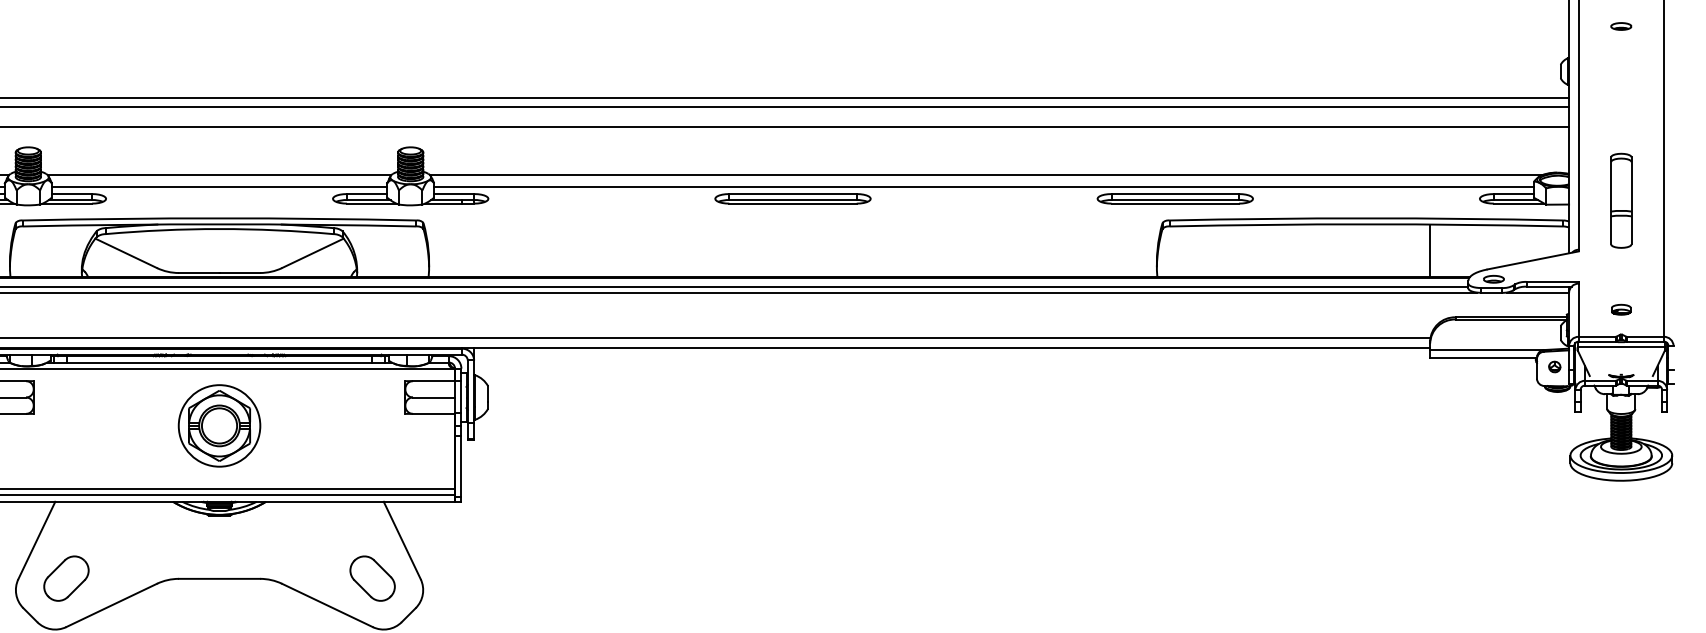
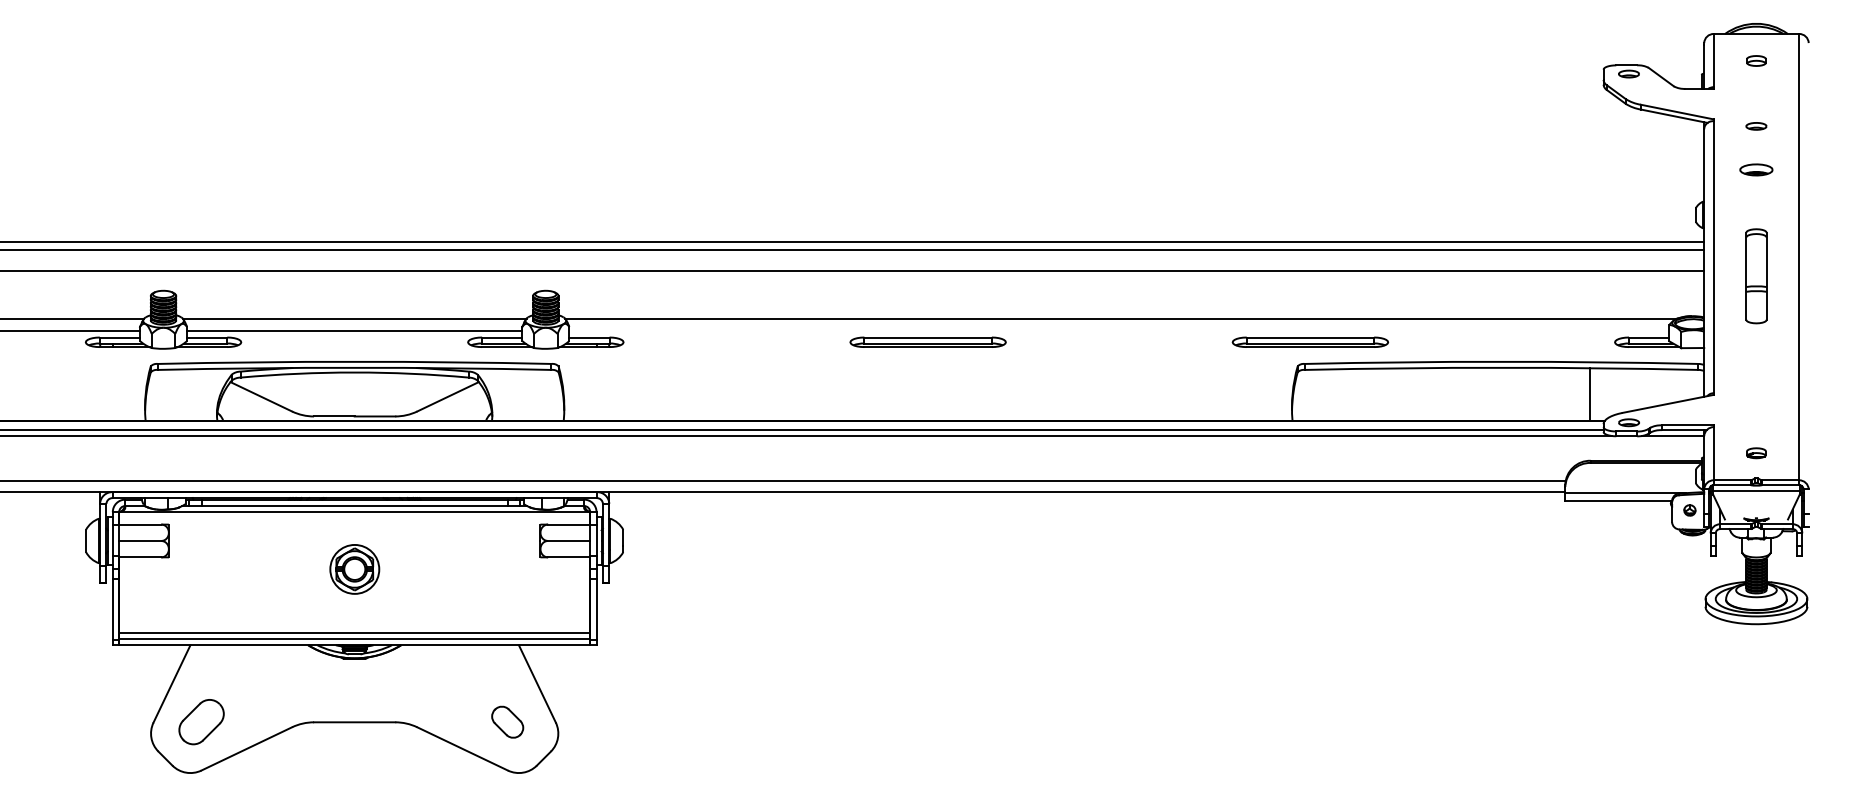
part: (1621, 26) -> (1756, 169), size x1.6
line: (984, 187) -> (1119, 330), removed
part: (1621, 201) -> (1756, 276), moved
line: (1430, 251) -> (1590, 394), moved
part: (219, 426) -> (354, 569), size x0.6
part: (372, 579) -> (507, 722), size x0.7

